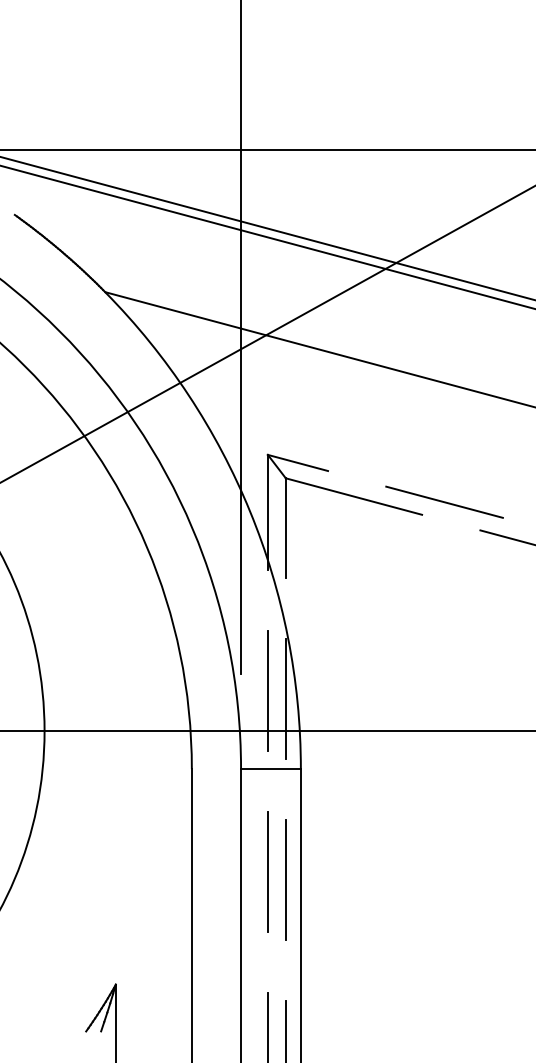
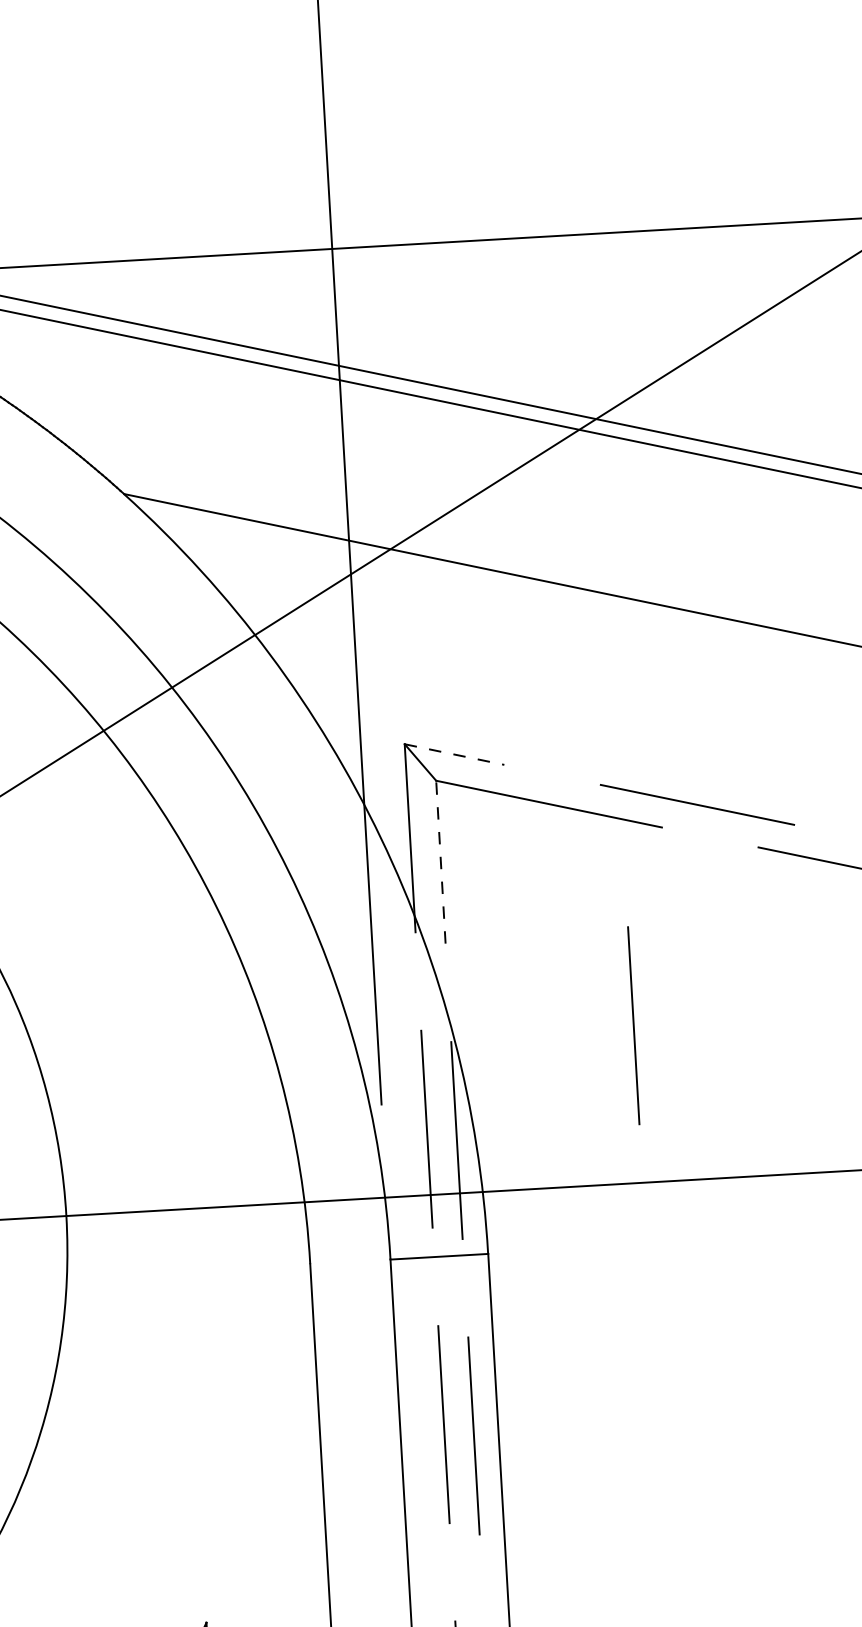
line: (298, 463) -> (455, 755), solid -> dashed
line: (285, 528) -> (440, 862), solid -> dashed
line: (397, 634) -> (633, 1025), added

